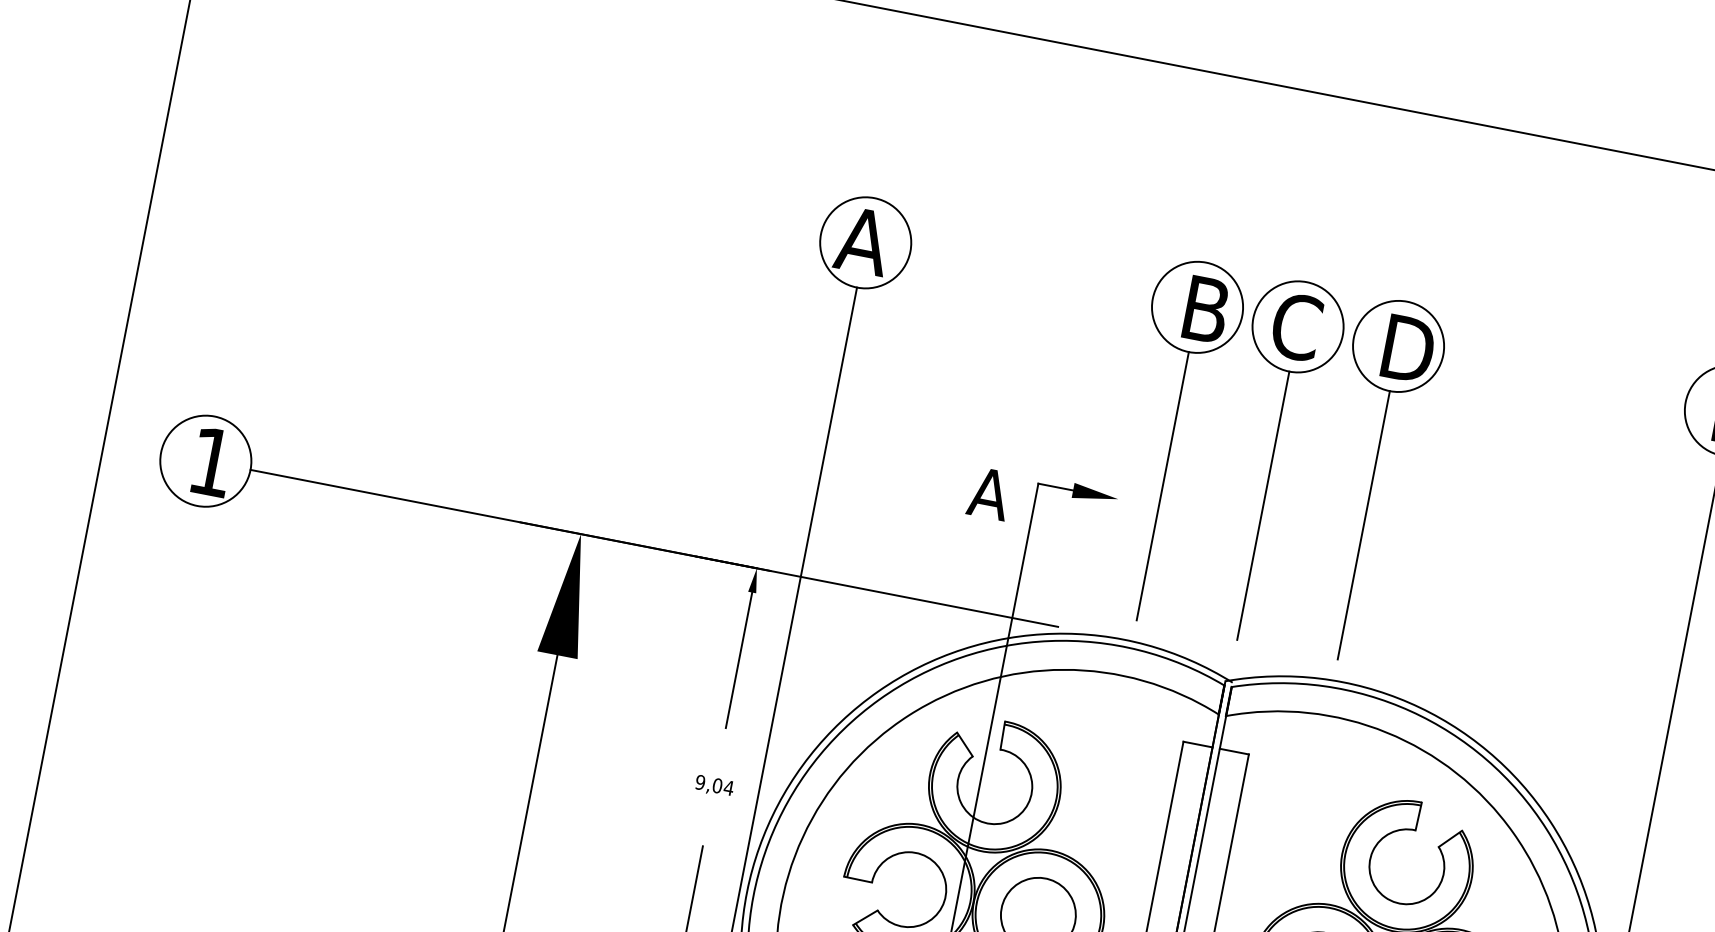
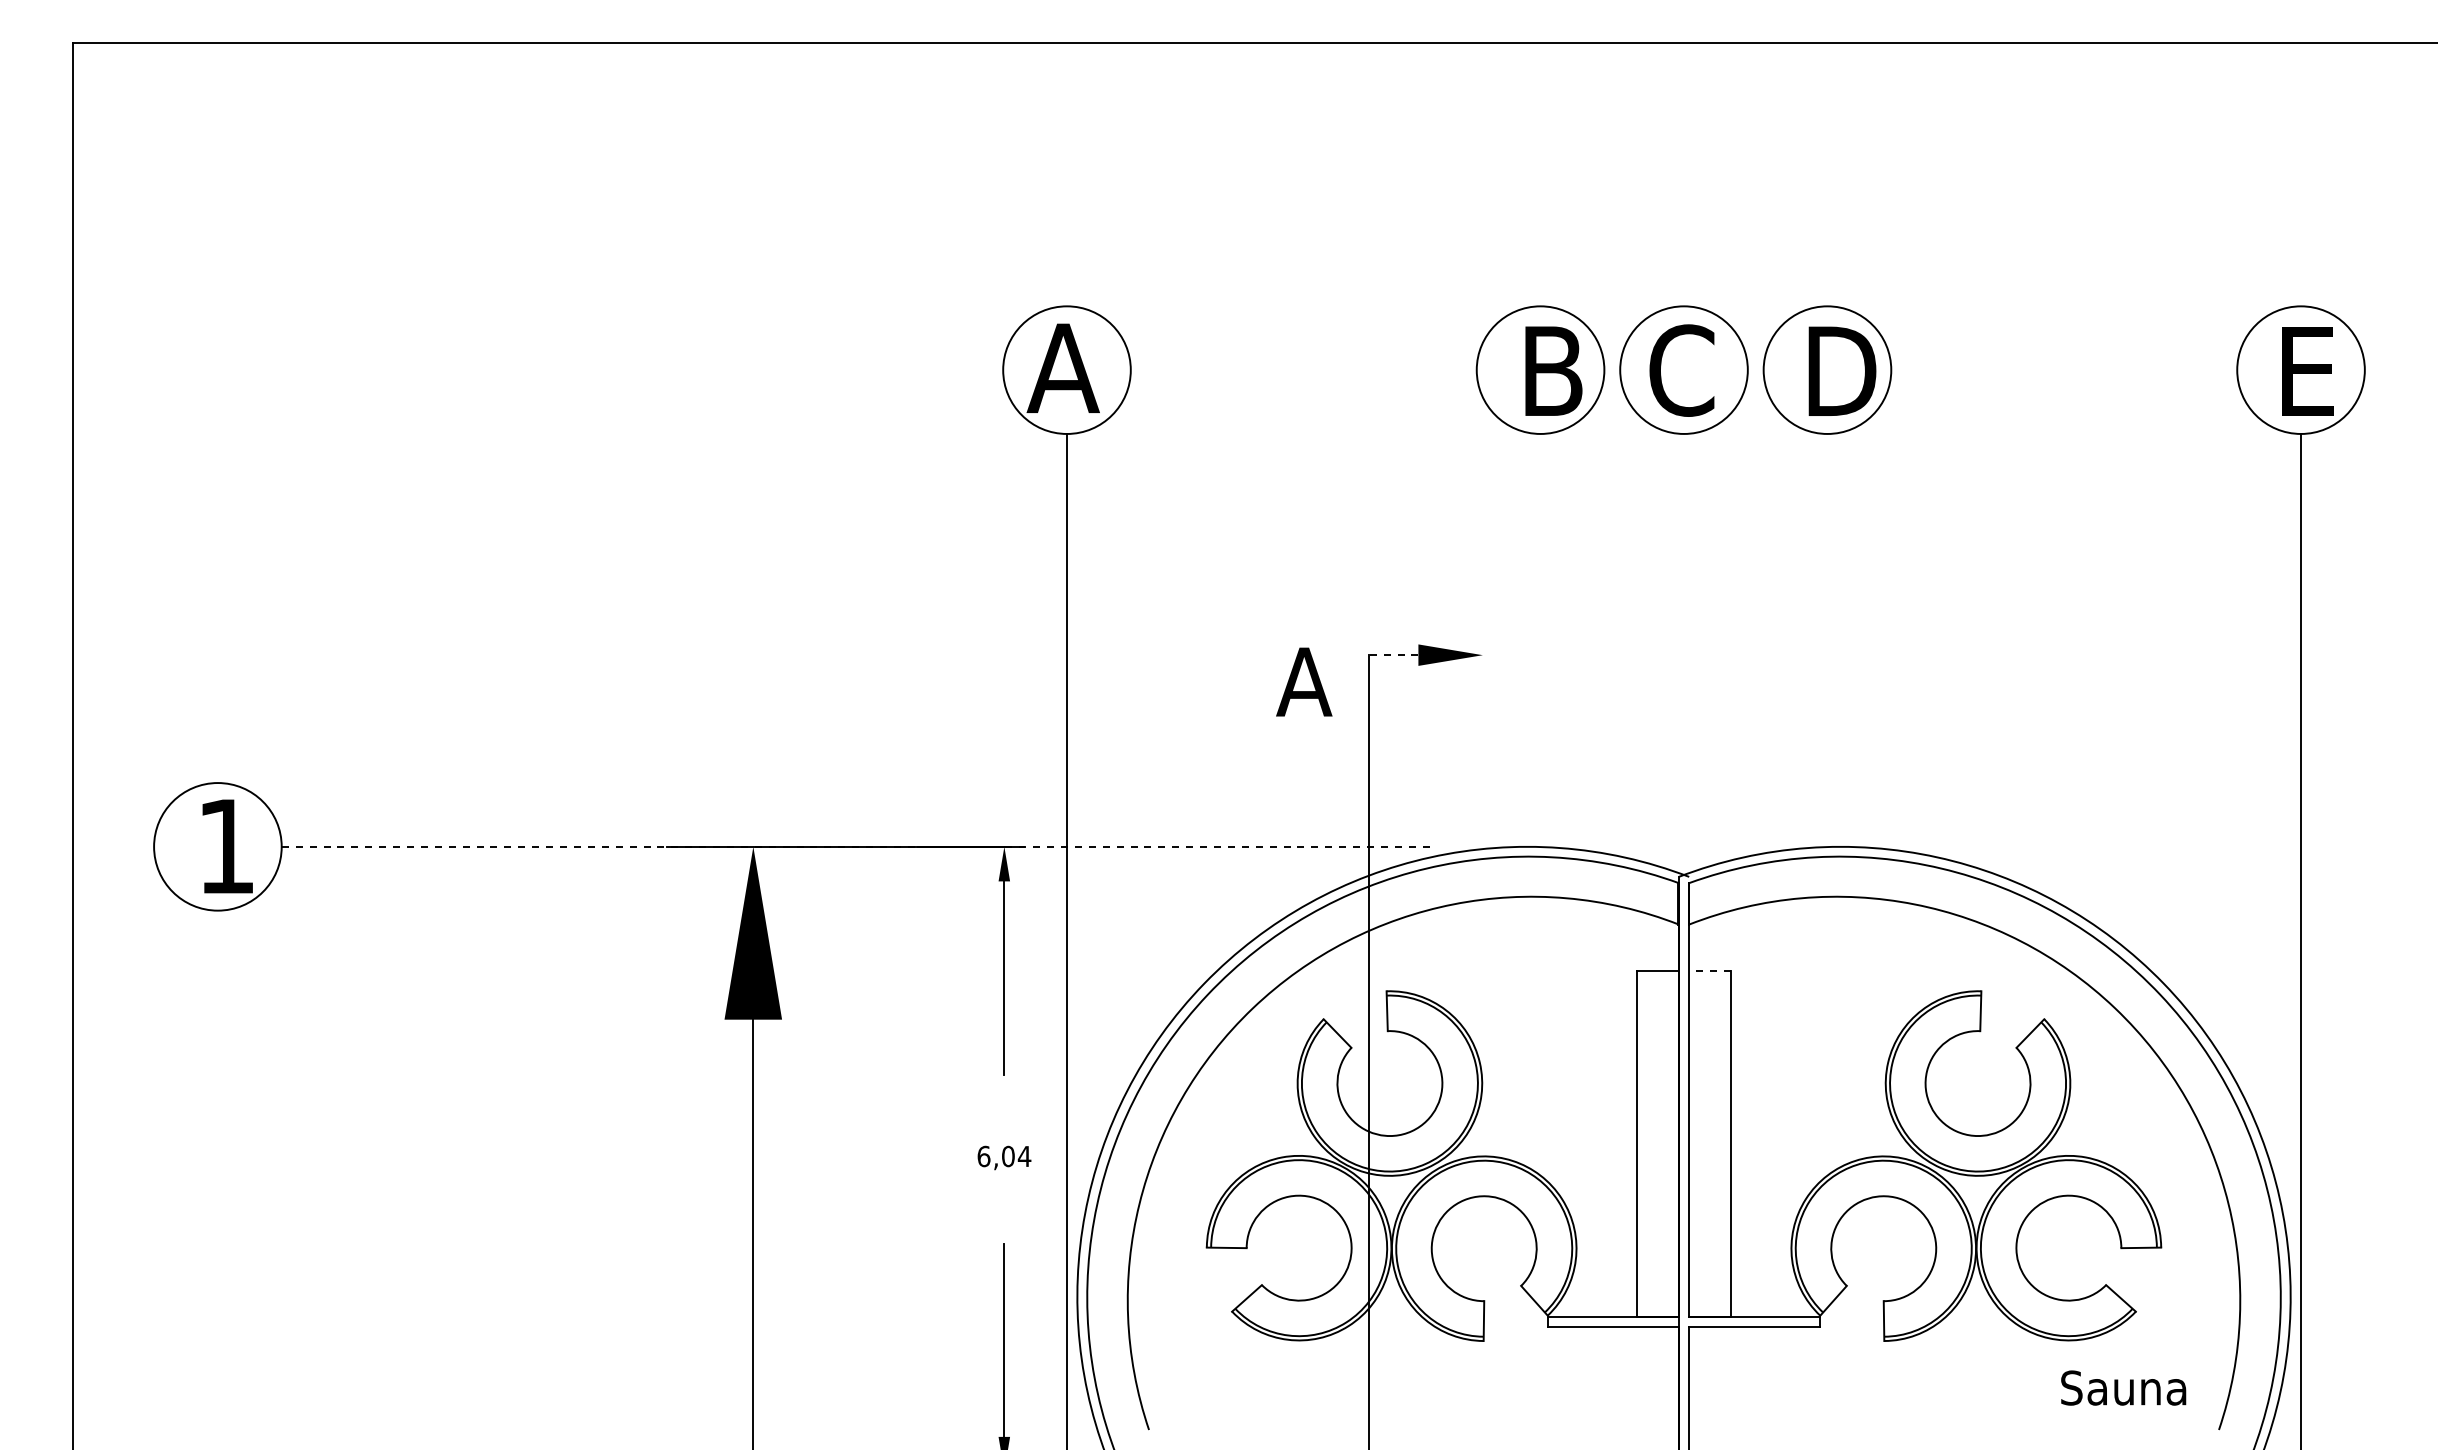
line: (1162, 485) -> (1540, 624), removed
line: (1055, 487) -> (1393, 655), solid -> dashed
line: (1263, 505) -> (1684, 624), removed
line: (1363, 524) -> (1827, 624), removed
line: (654, 548) -> (858, 846), solid -> dashed
line: (1234, 751) -> (1709, 971), solid -> dashed
text: (700, 782) -> (983, 1156), 9,04 -> 6,04

